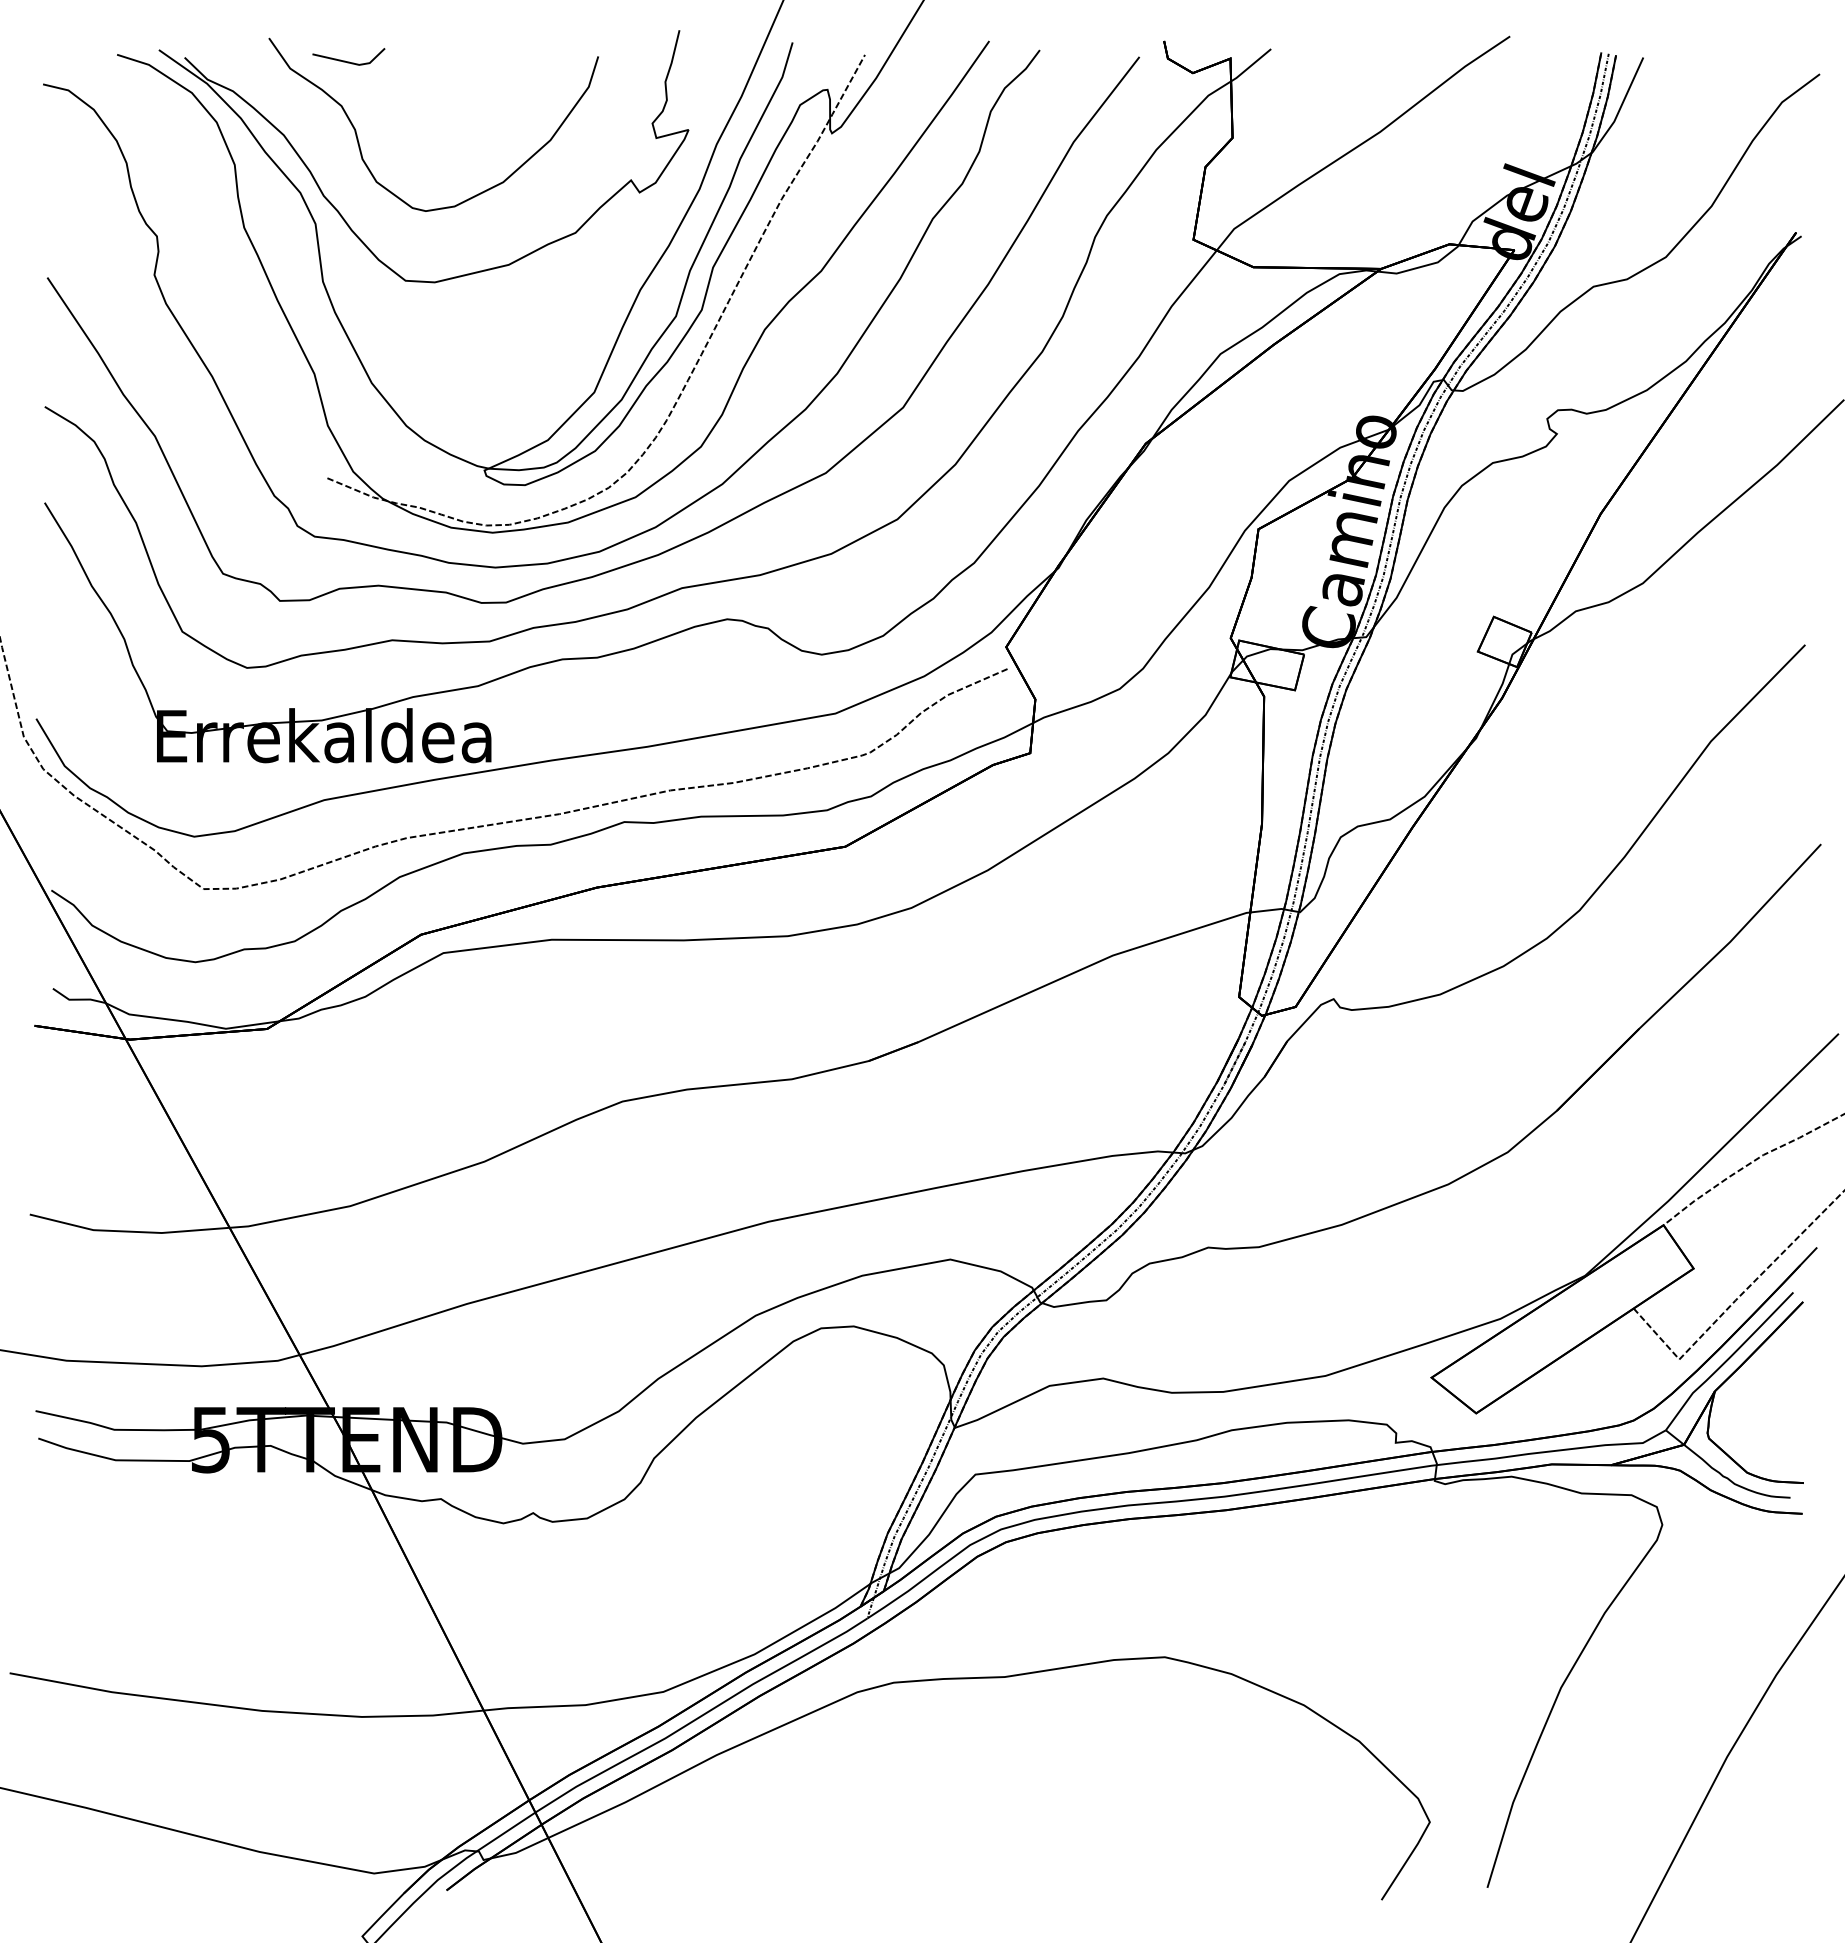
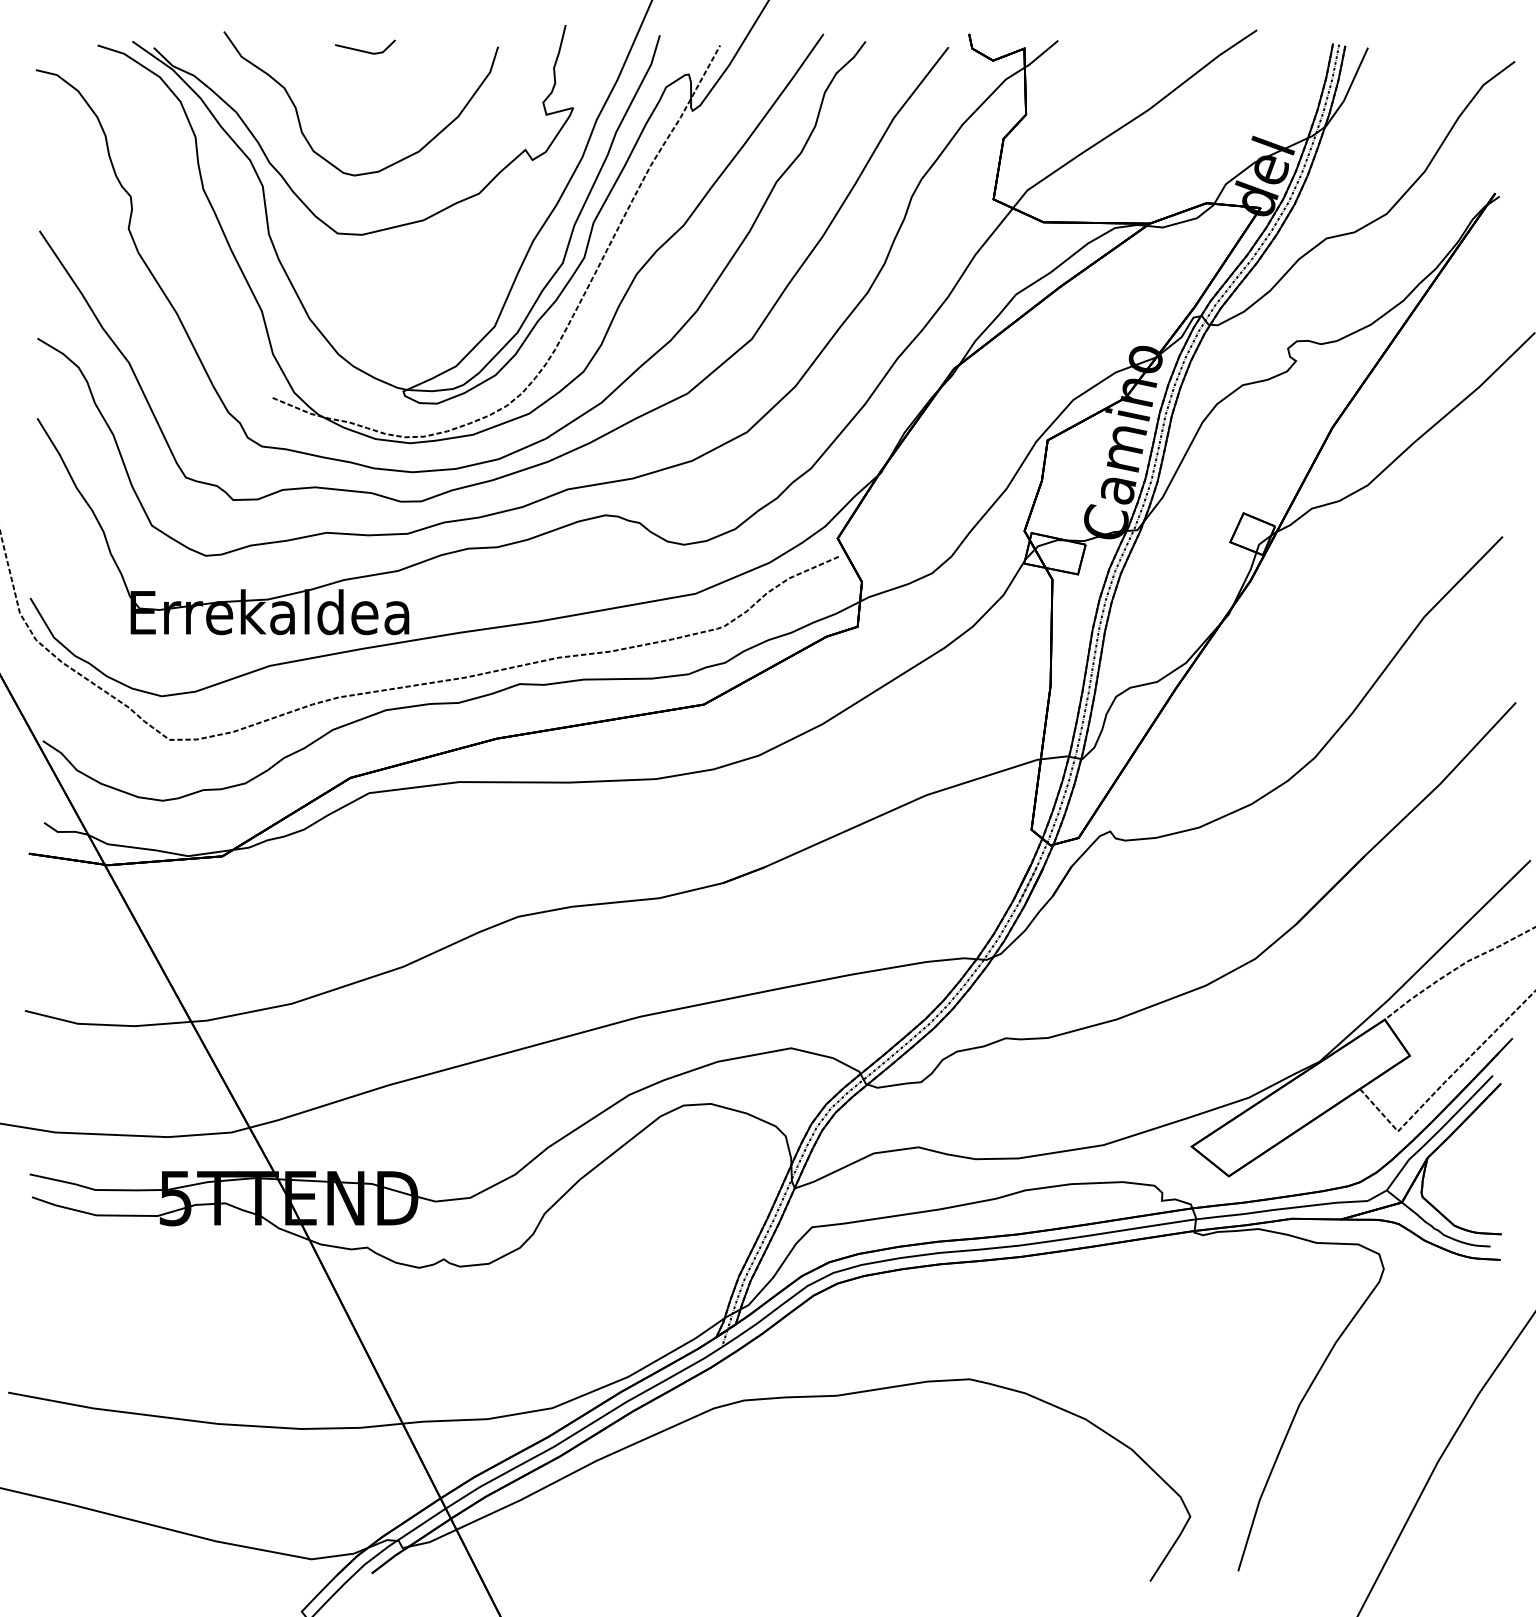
line: (345, 60) -> (362, 50), moved

